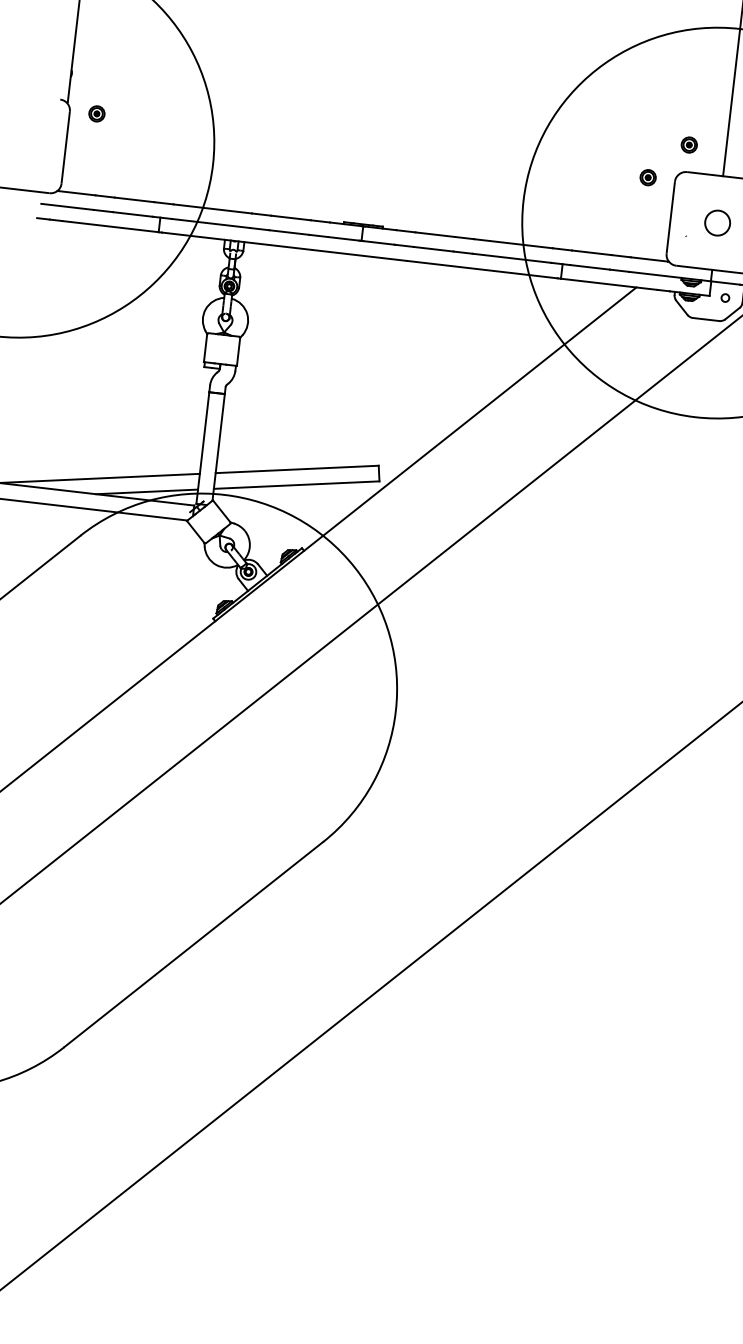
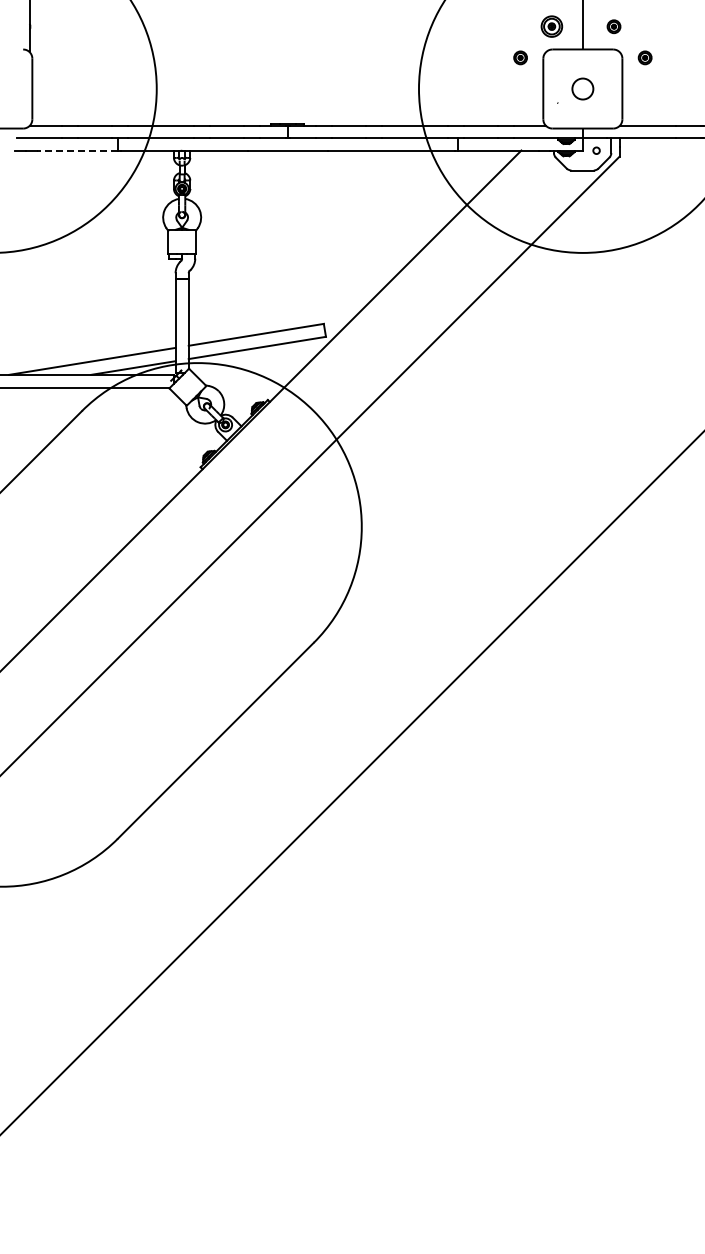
part: (96, 113) -> (54, 57), removed
part: (689, 144) -> (551, 26), size x1.6
line: (110, 226) -> (77, 150), solid -> dashed

